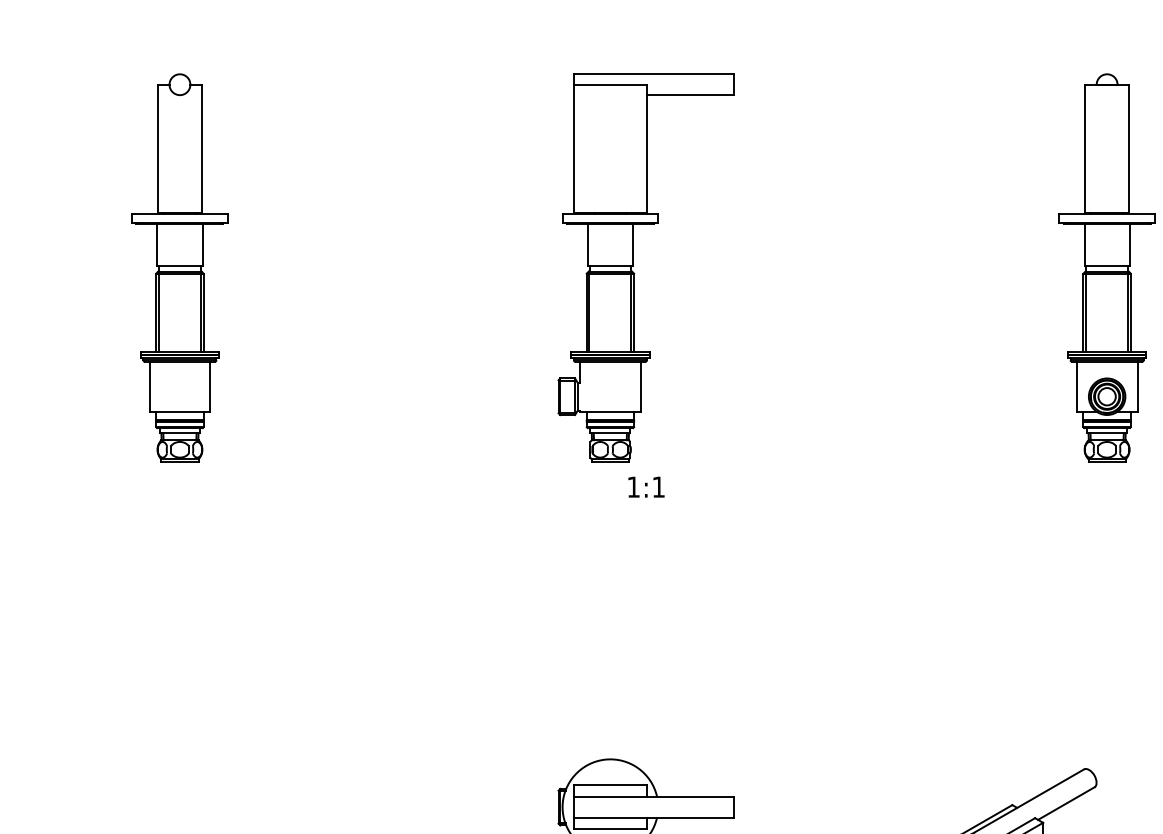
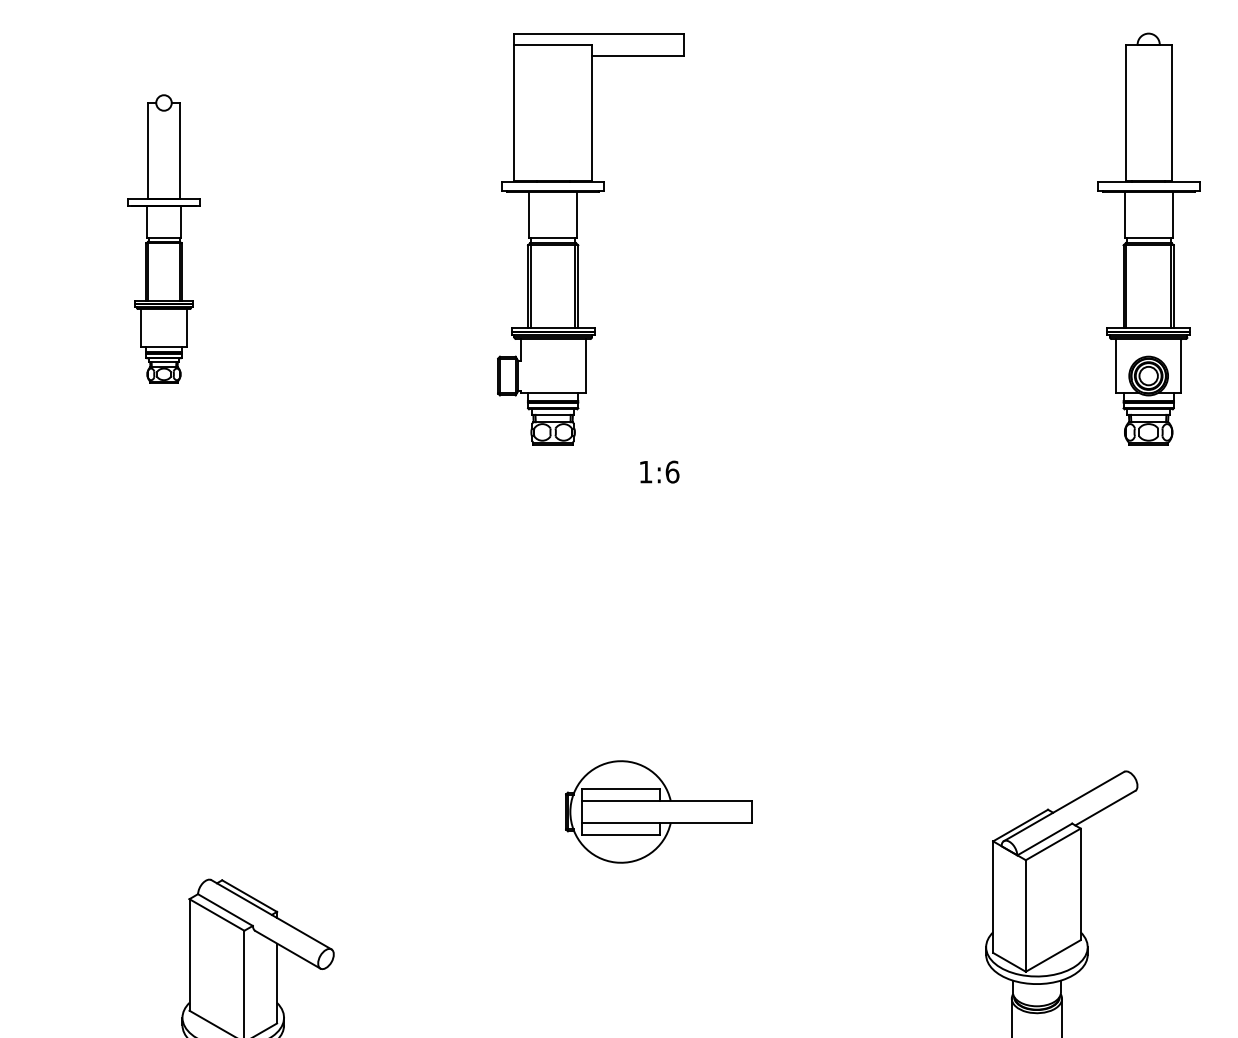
part: (179, 267) -> (163, 238), size x0.7
part: (635, 273) -> (579, 245), moved
text: (658, 486) -> (672, 471), 1:1 -> 1:6

